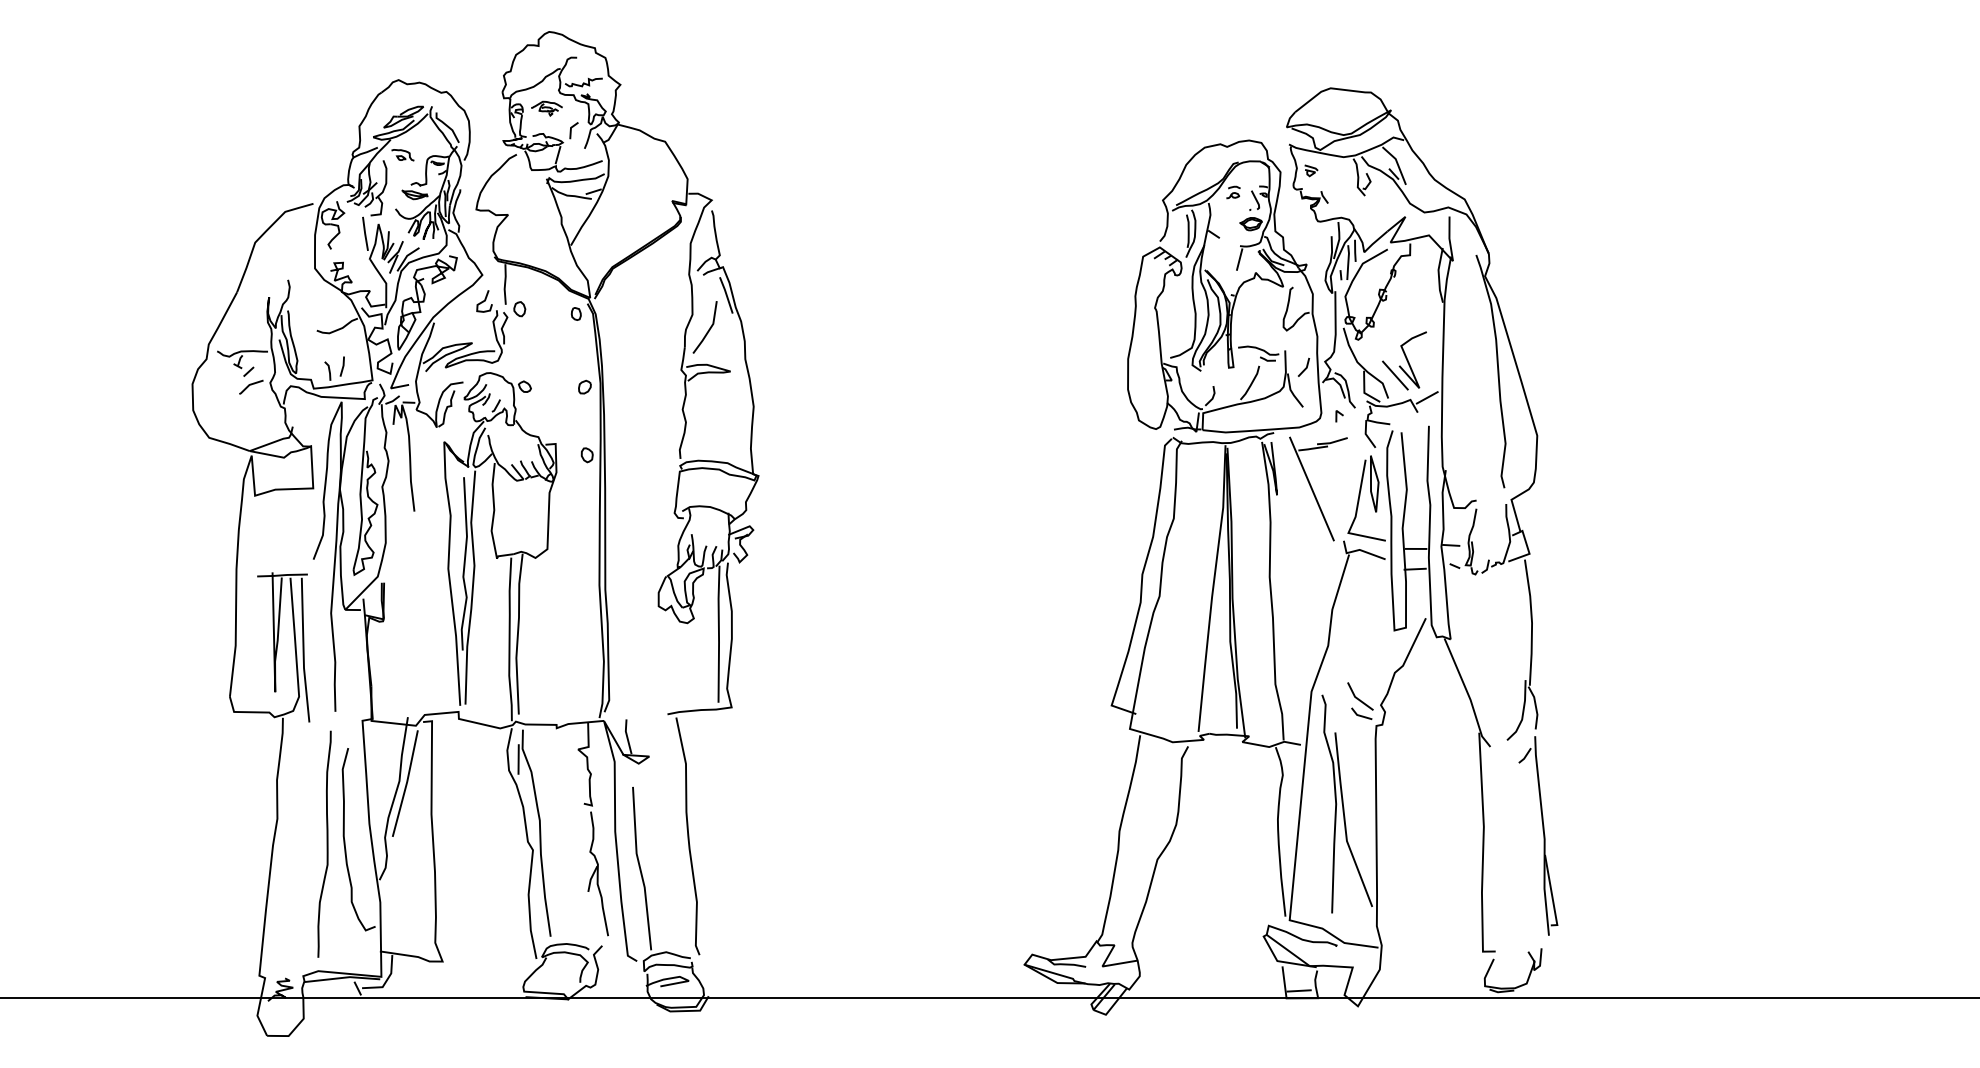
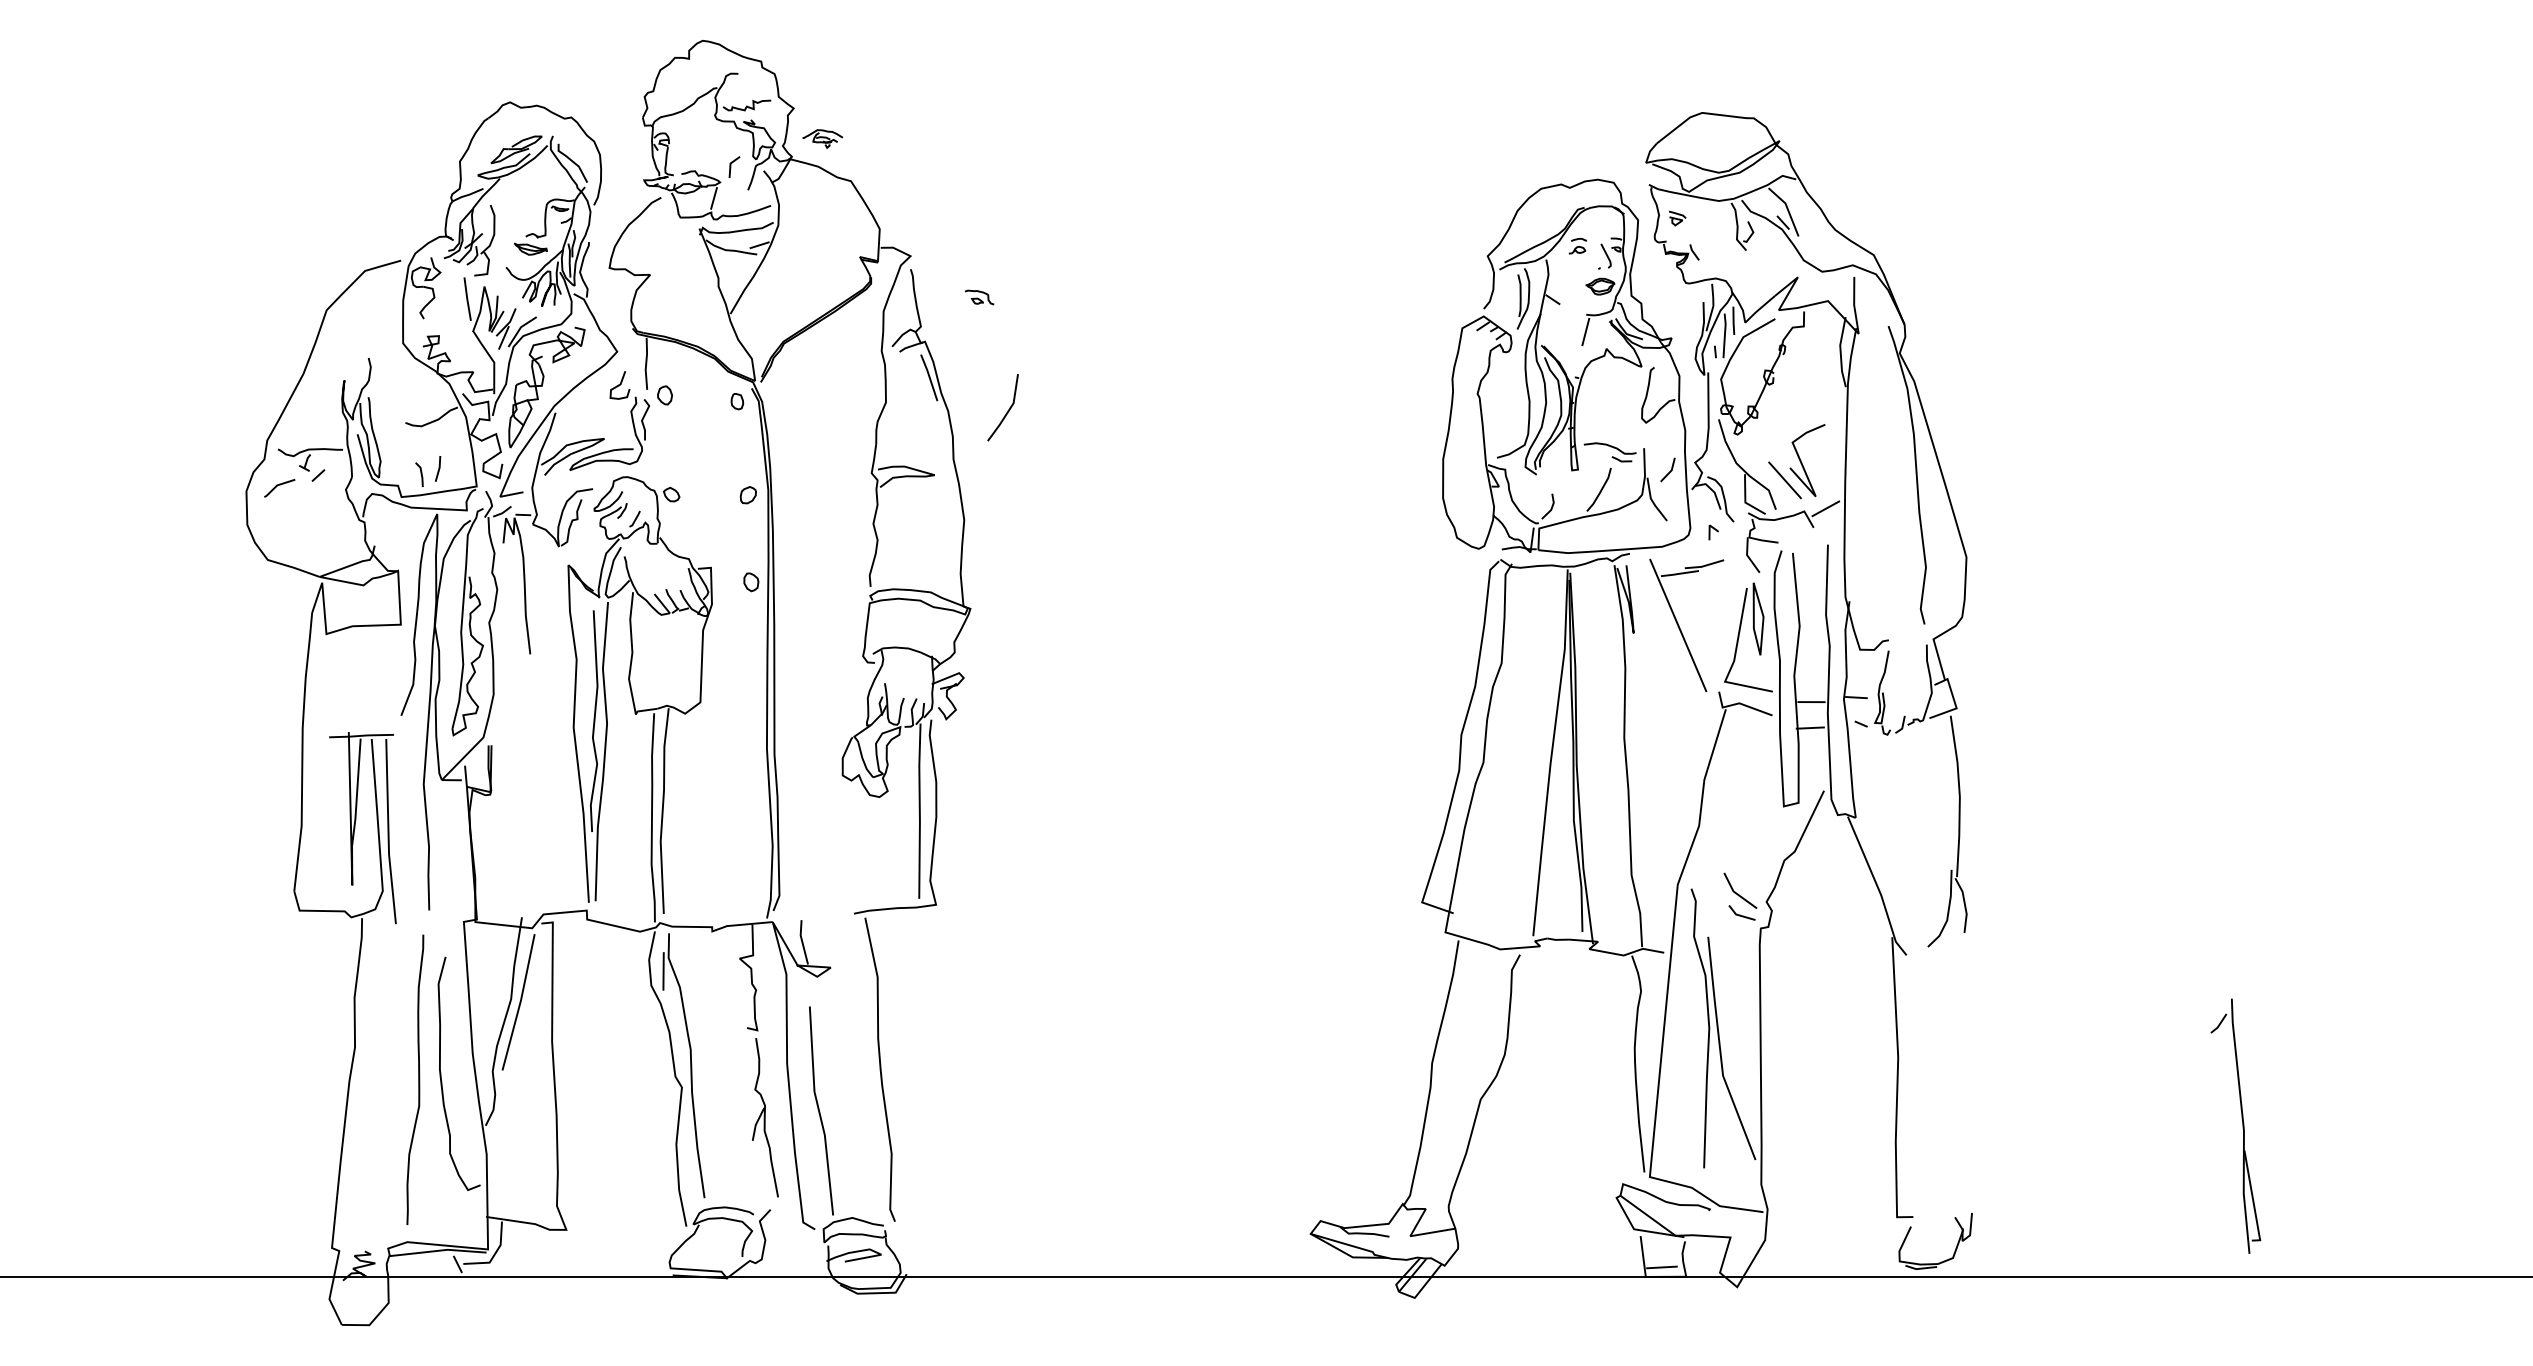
part: (546, 108) -> (822, 138), moved
part: (402, 155) -> (979, 297), moved
line: (708, 329) -> (1007, 410), moved
line: (249, 385) -> (277, 486), moved
part: (1543, 835) -> (2242, 1125), moved

